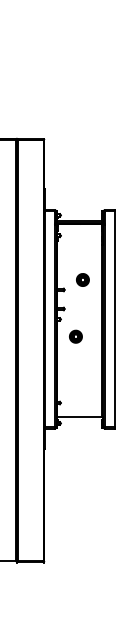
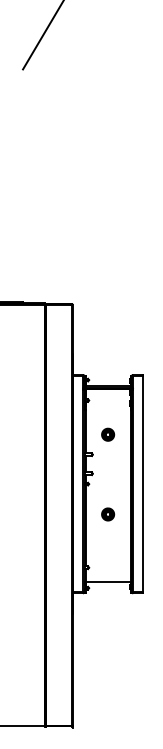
part: (83, 279) -> (108, 434), moved
part: (76, 336) -> (108, 514), moved

